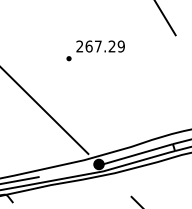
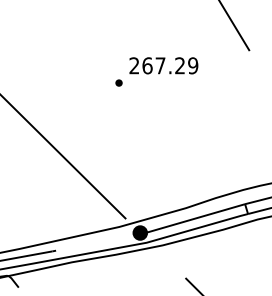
text: (95, 50) -> (156, 71), moved

